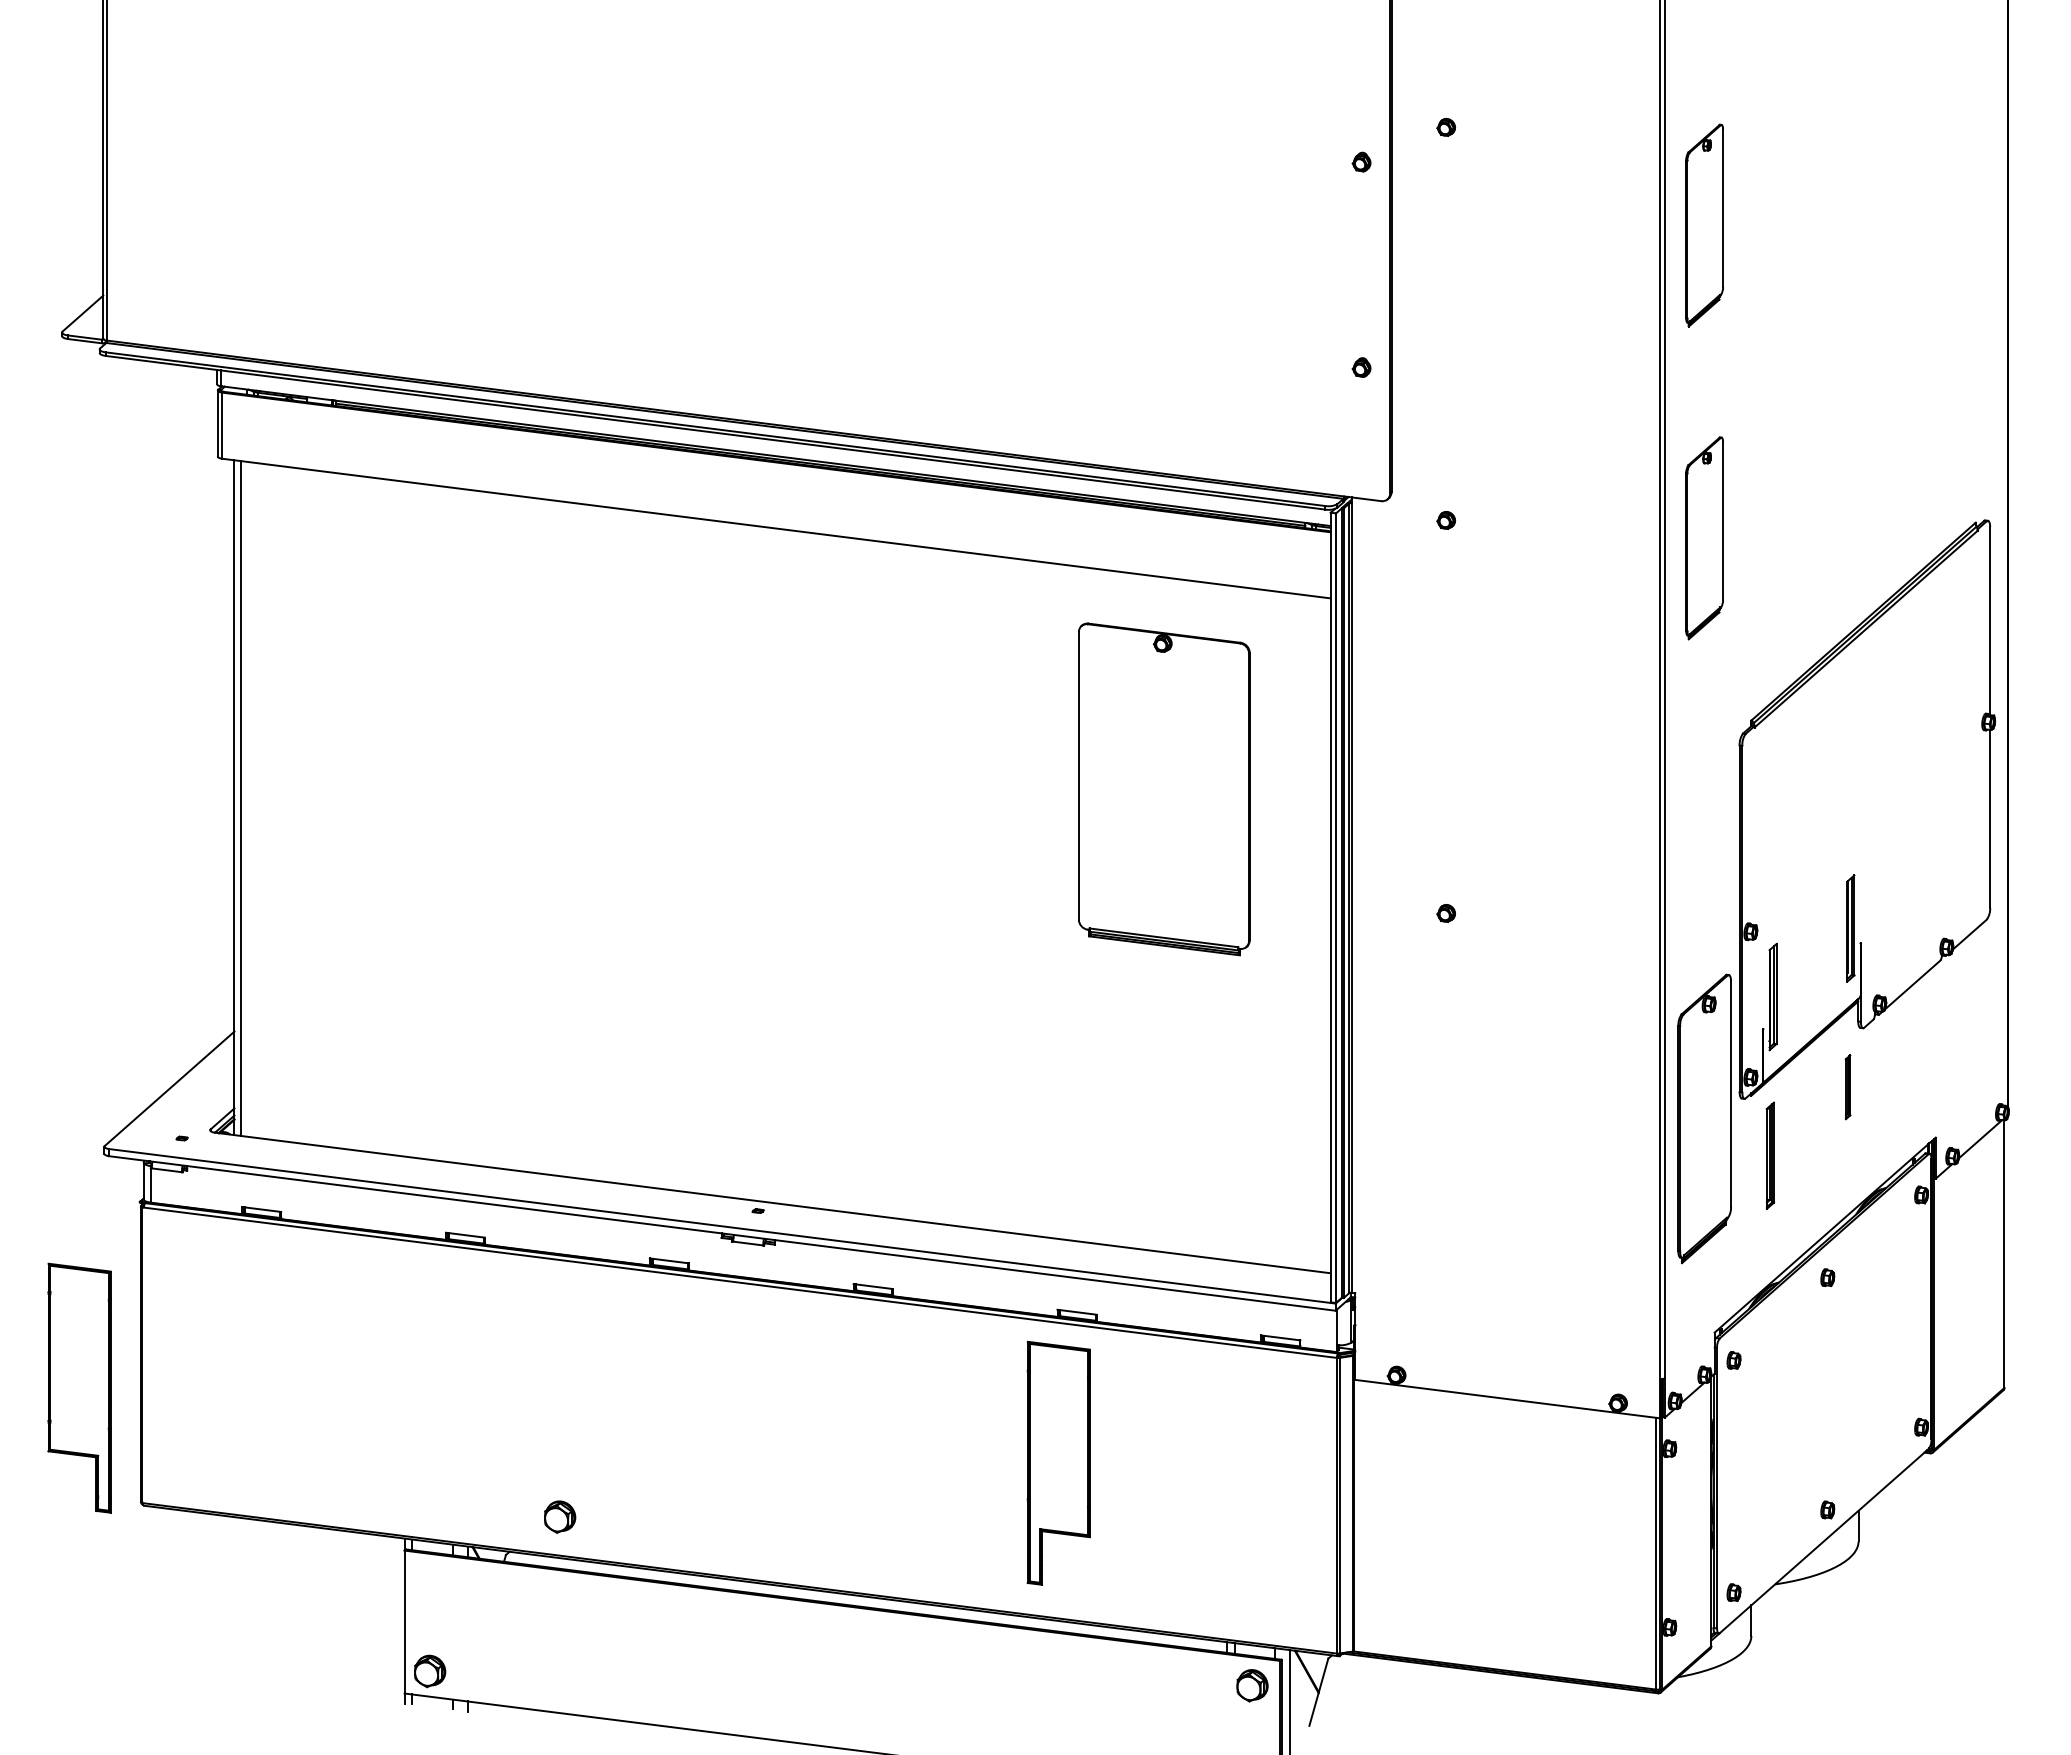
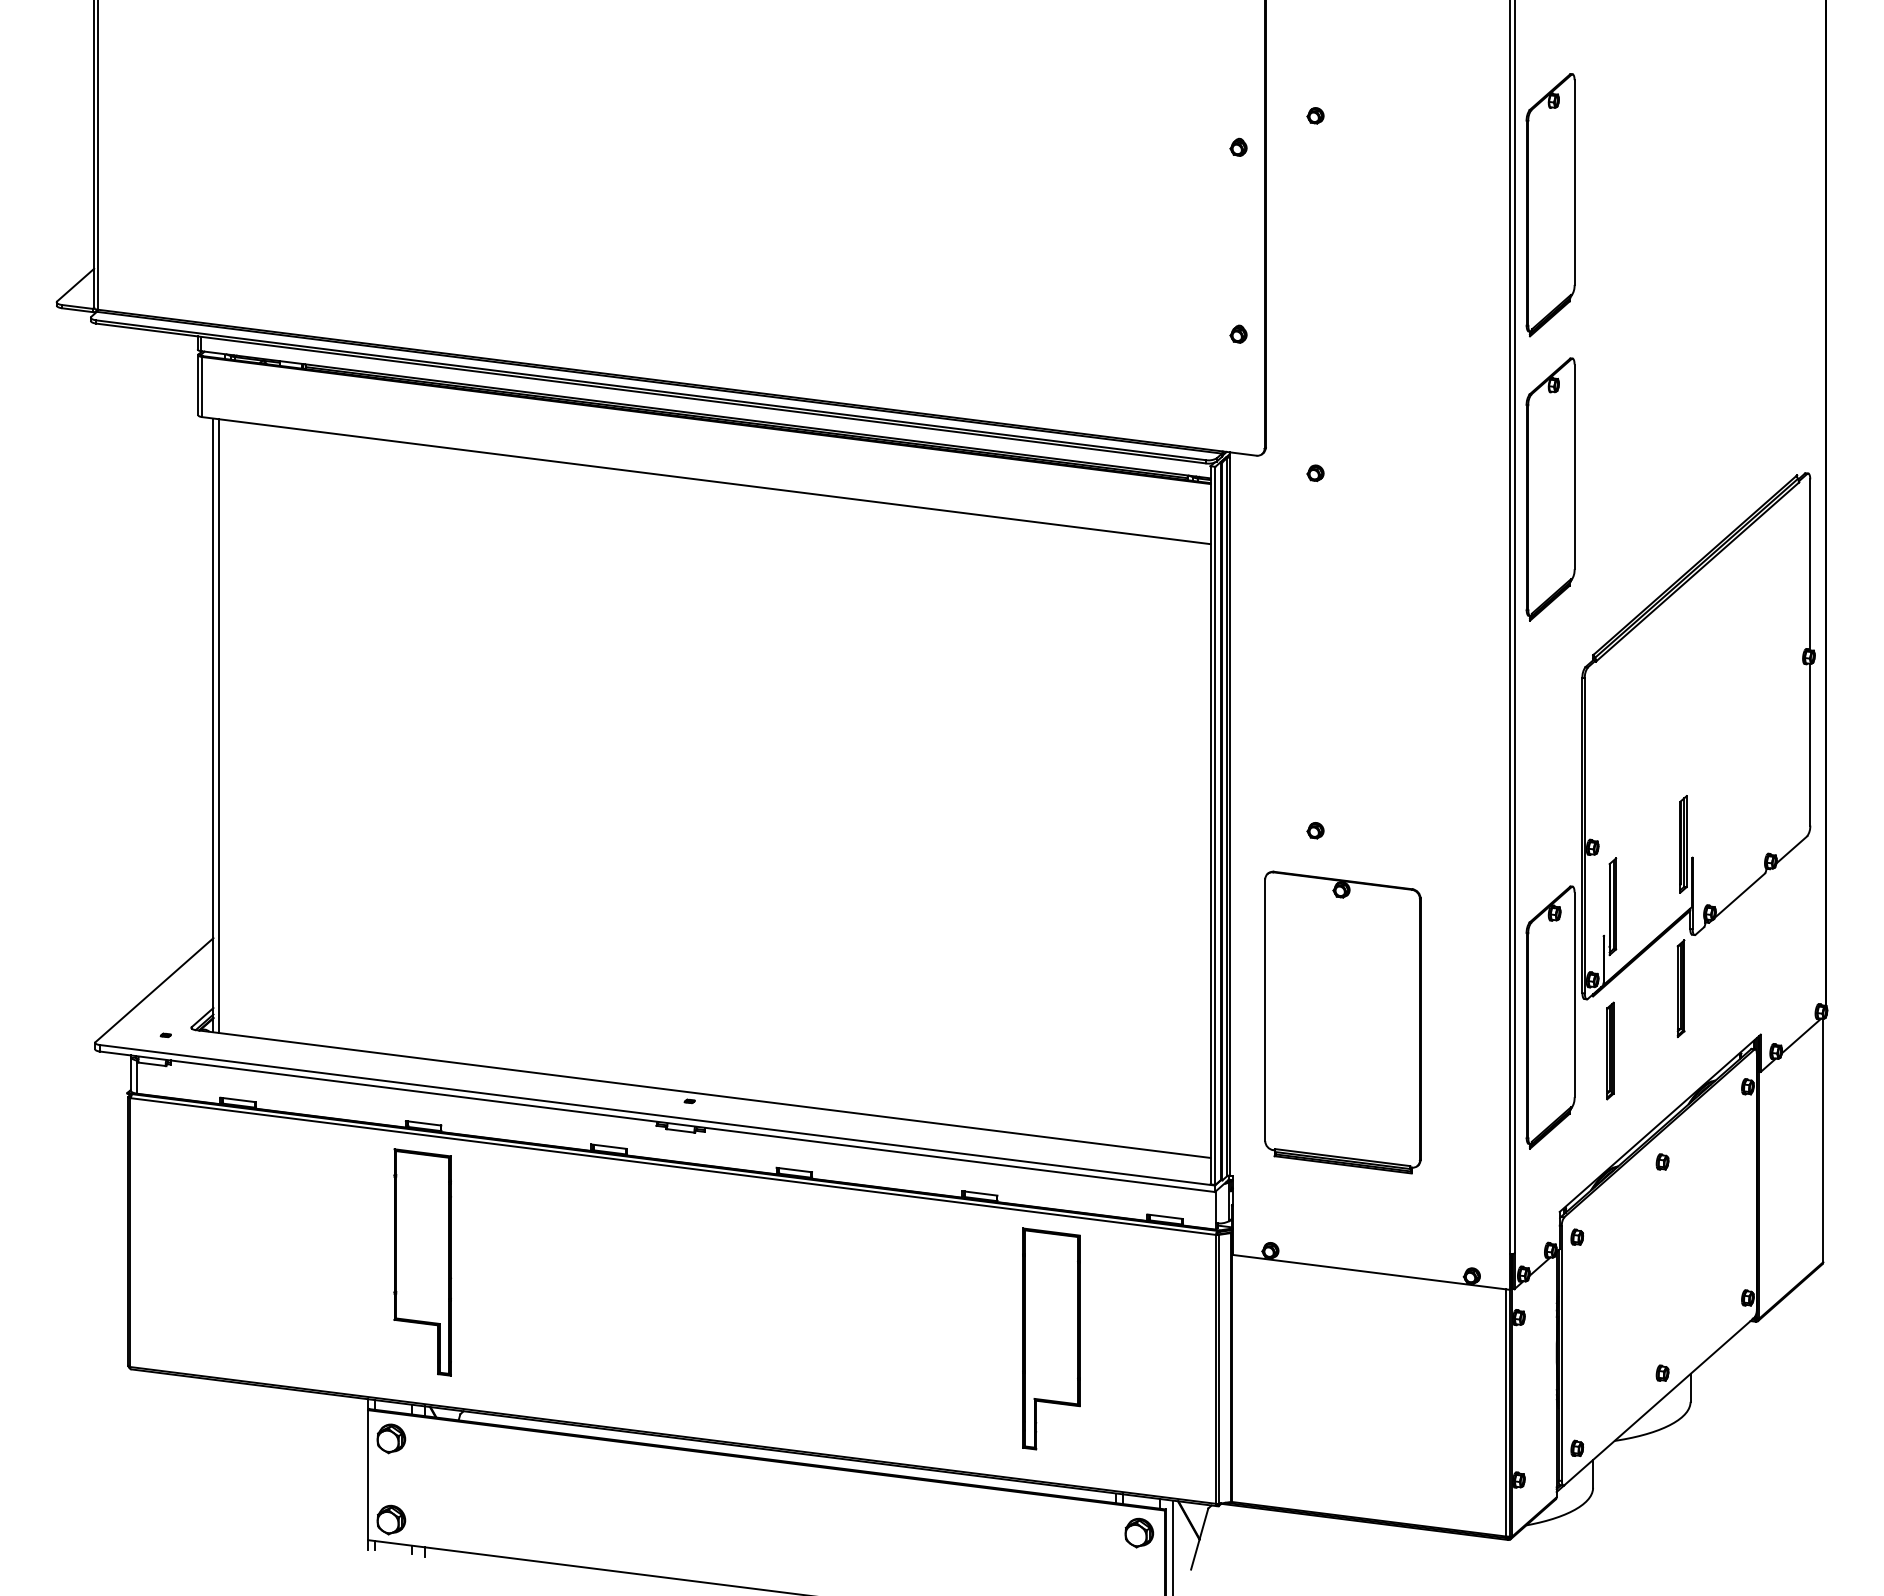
part: (1704, 225) -> (1550, 205), size x1.43
part: (1704, 538) -> (1550, 489), size x1.43
part: (1164, 789) -> (1343, 1022), moved
part: (1847, 1087) -> (1680, 988), size x1.67
part: (79, 1387) -> (422, 1261), moved
part: (1058, 1462) -> (1051, 1338), moved
part: (560, 1516) -> (391, 1438), moved

